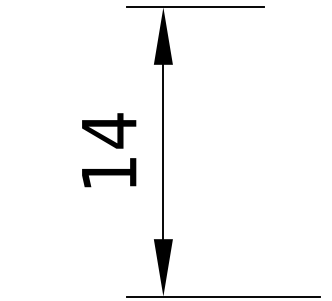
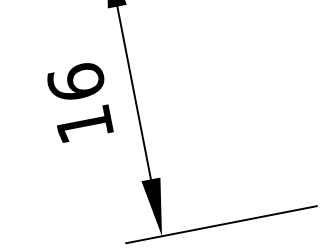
text: (109, 130) -> (76, 82), 14 -> 16

